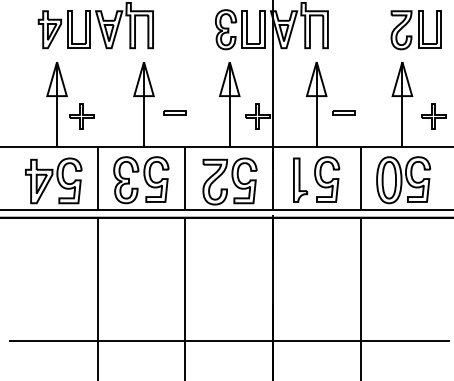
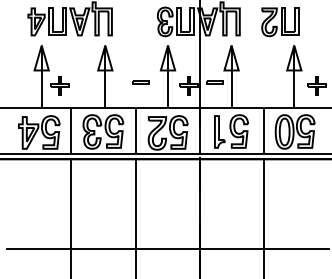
part: (415, 30) -> (279, 22), moved
part: (174, 112) -> (140, 82), moved
part: (343, 112) -> (214, 82), moved

